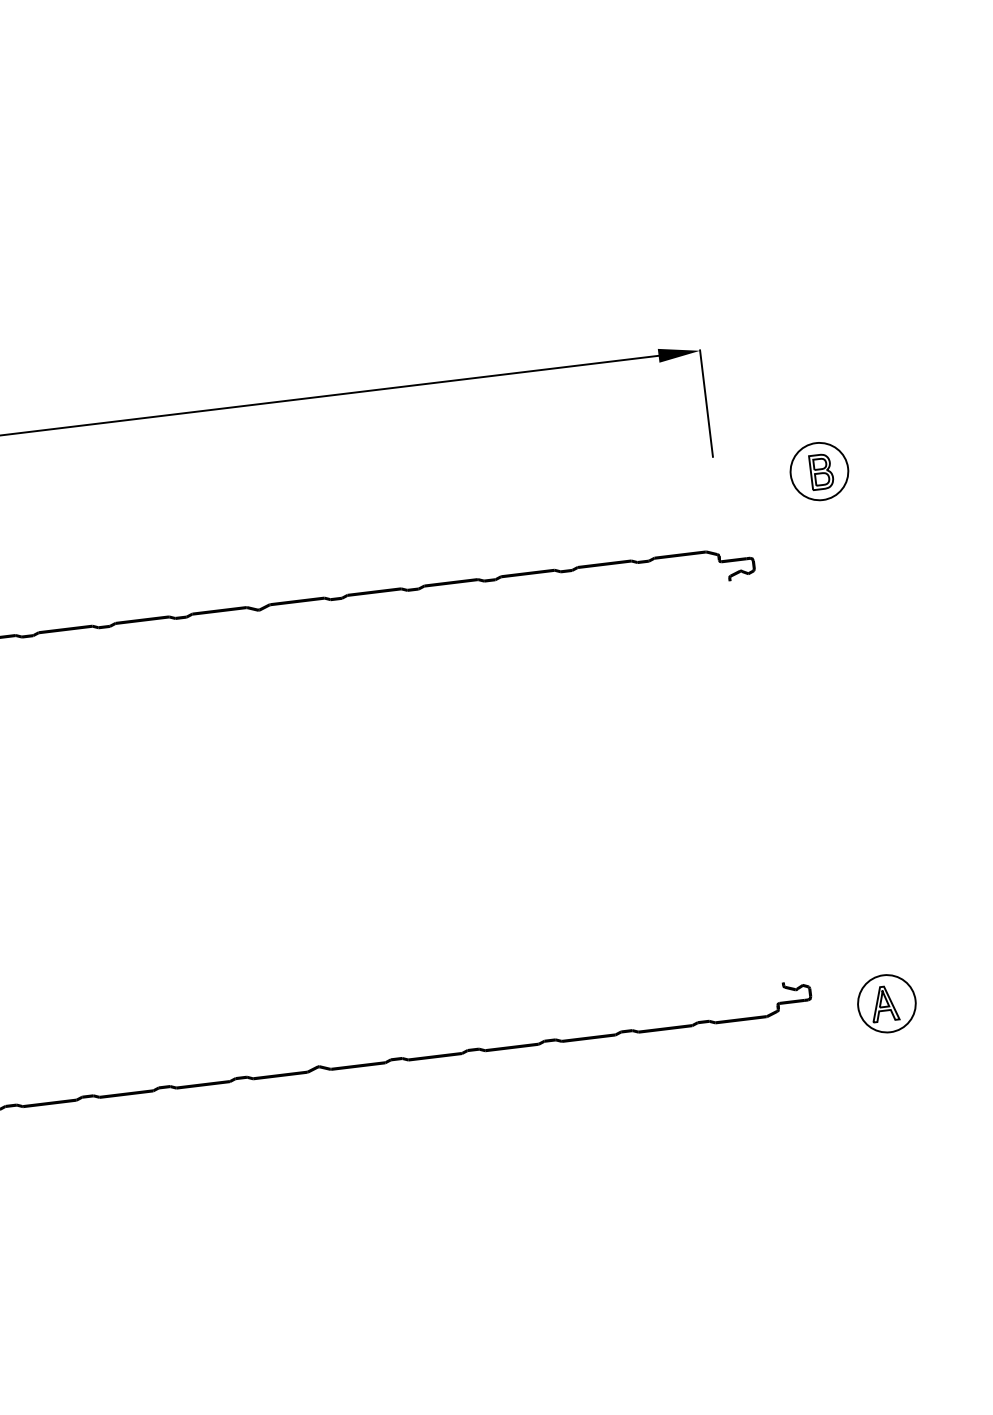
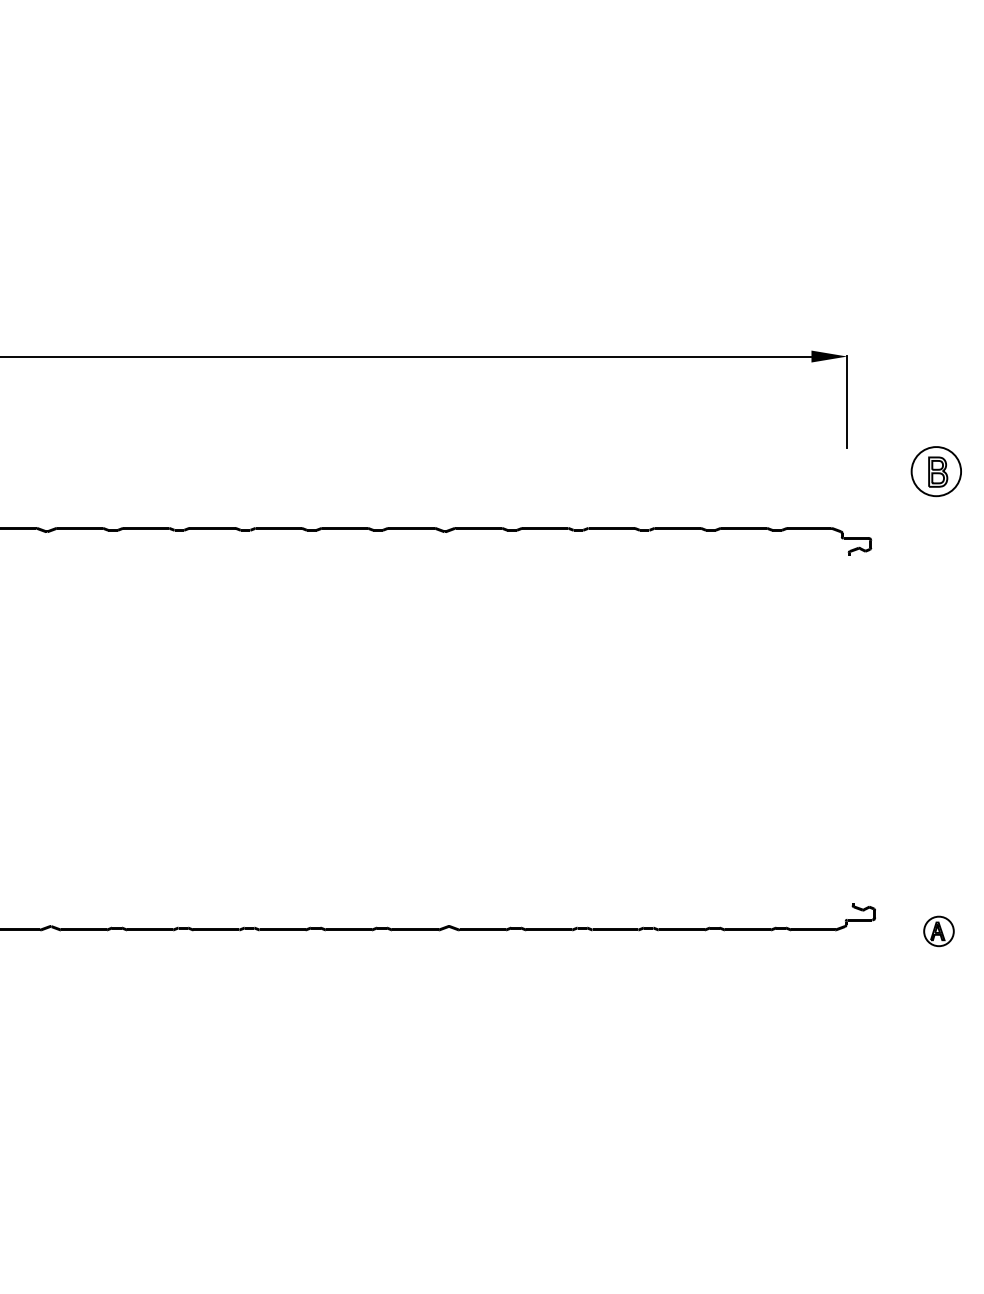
part: (886, 1003) -> (938, 931), size x0.6

